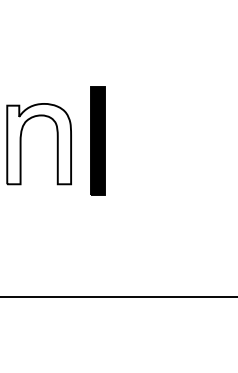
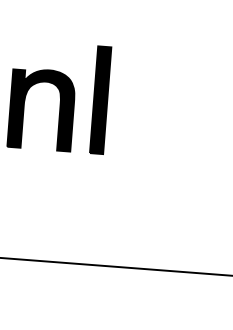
part: (97, 140) -> (100, 99), moved
fill: (39, 143) -> (42, 109), added

